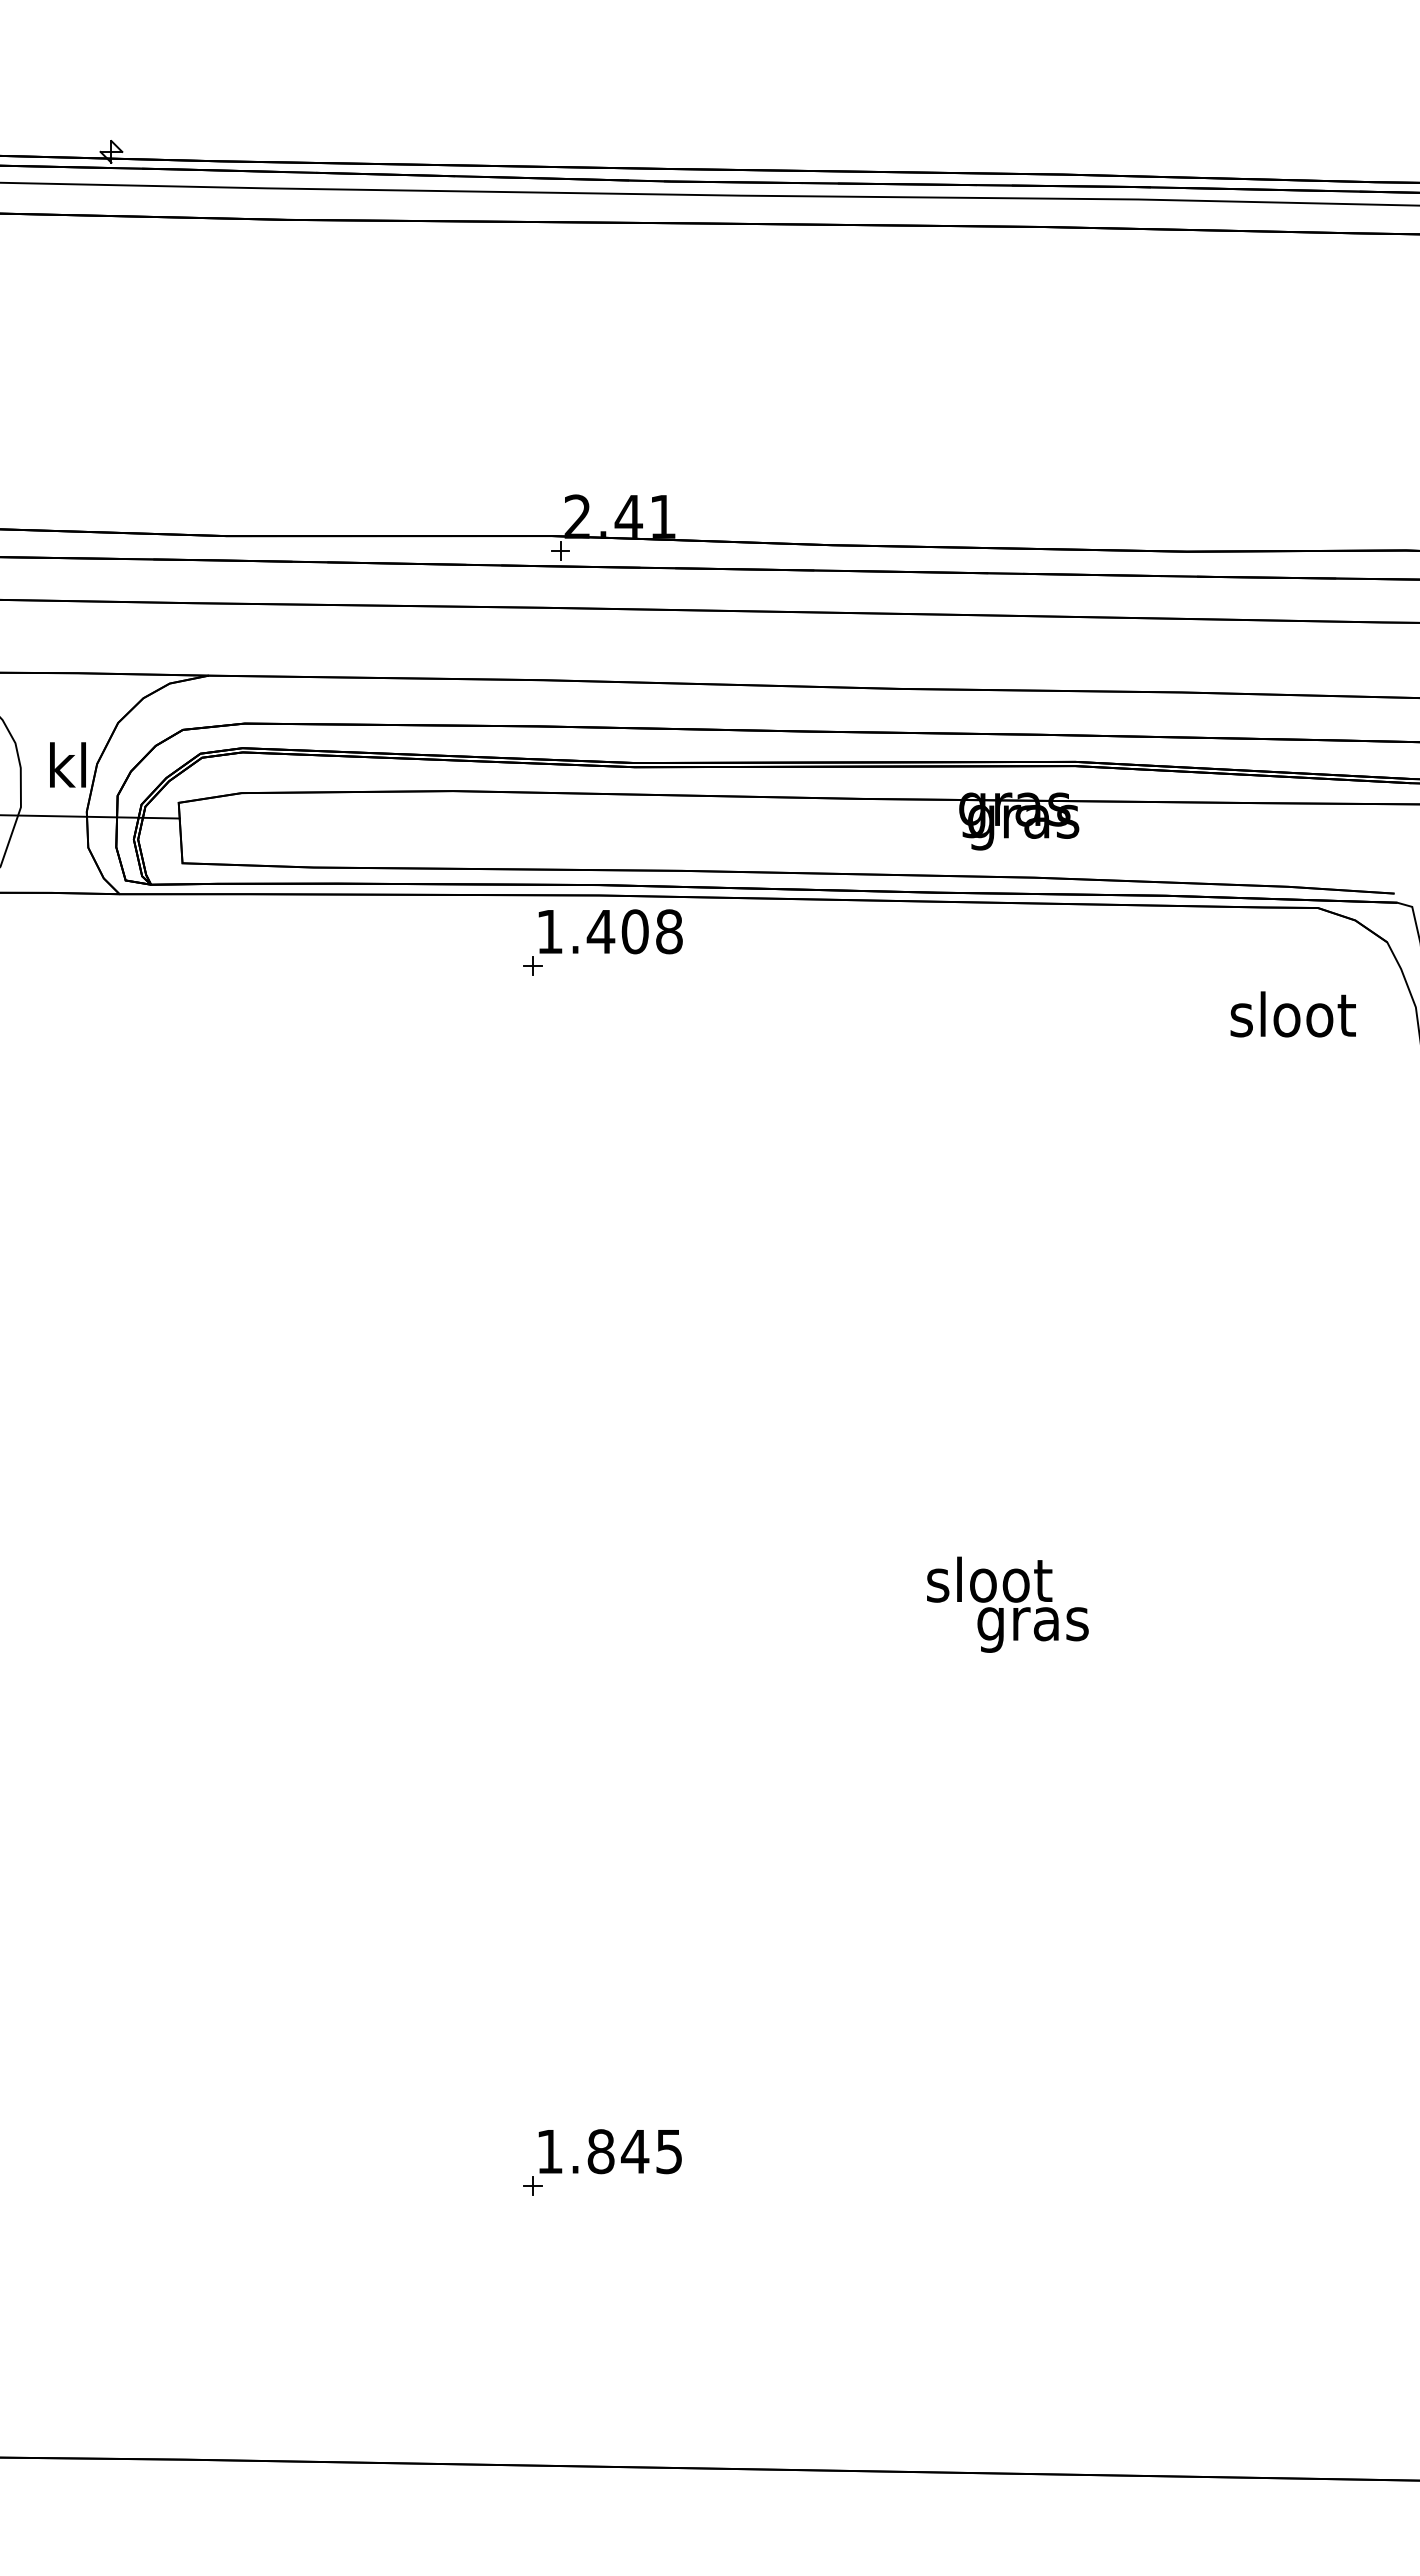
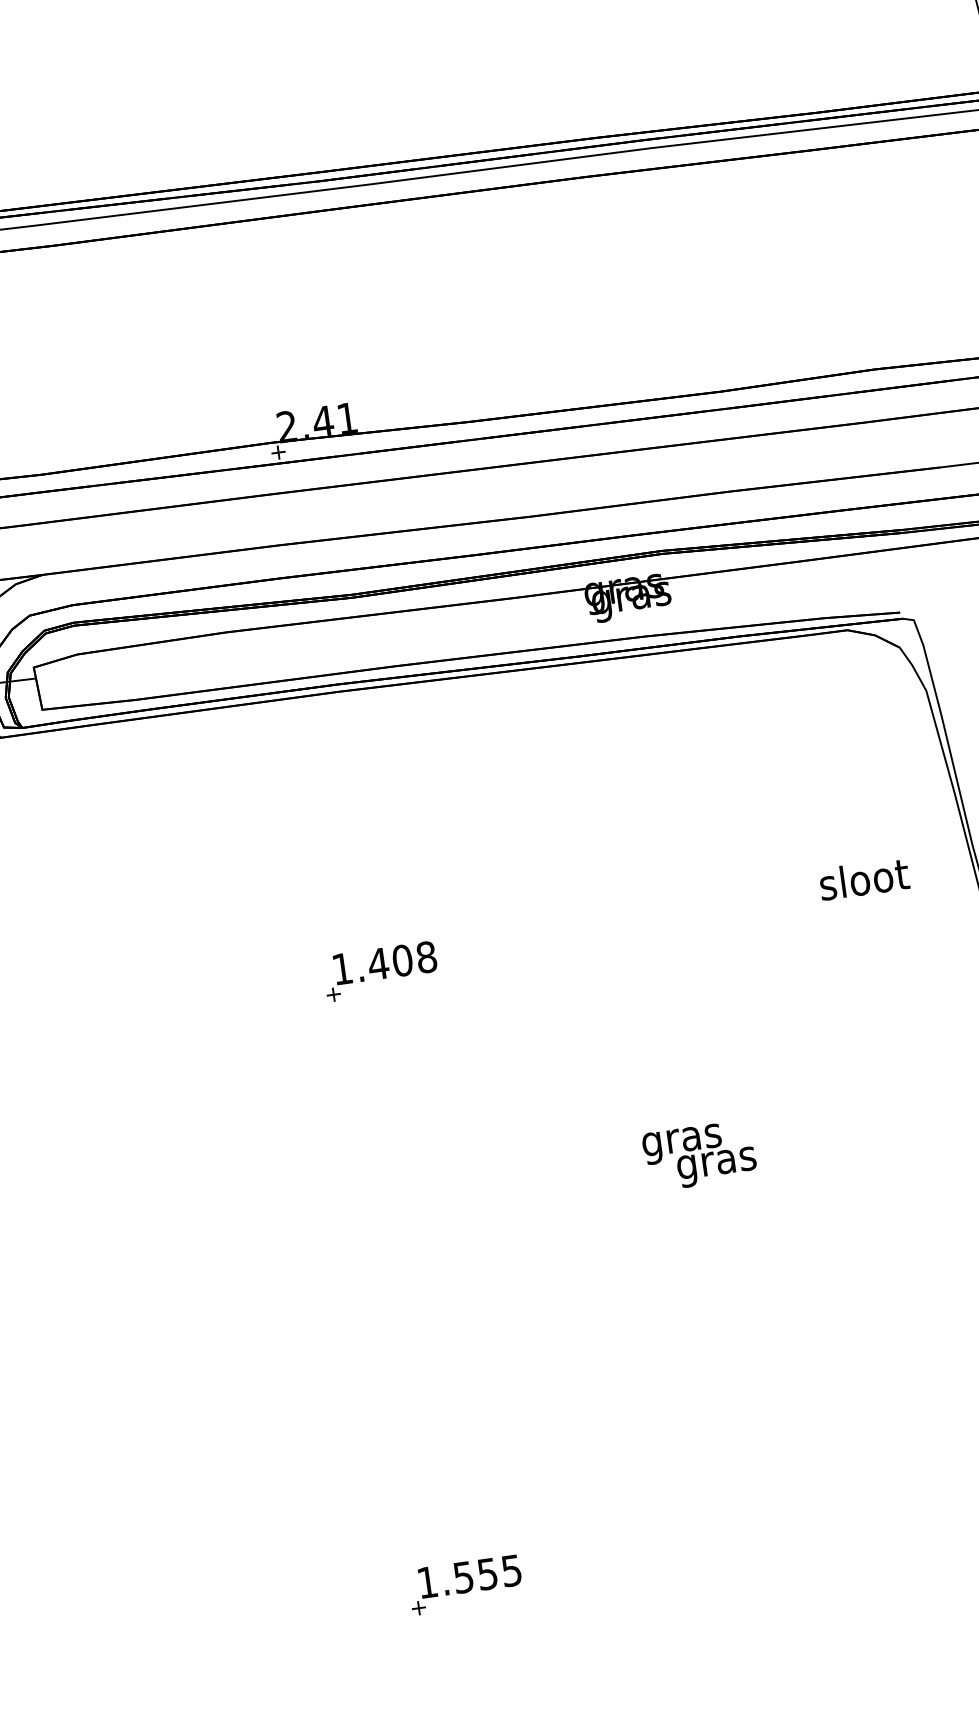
part: (602, 942) -> (380, 971), moved
text: (1292, 1014) -> (863, 879), moved
text: (989, 1585) -> (682, 1140), sloot -> gras
text: (618, 2151) -> (475, 1575), 1.845 -> 1.555

